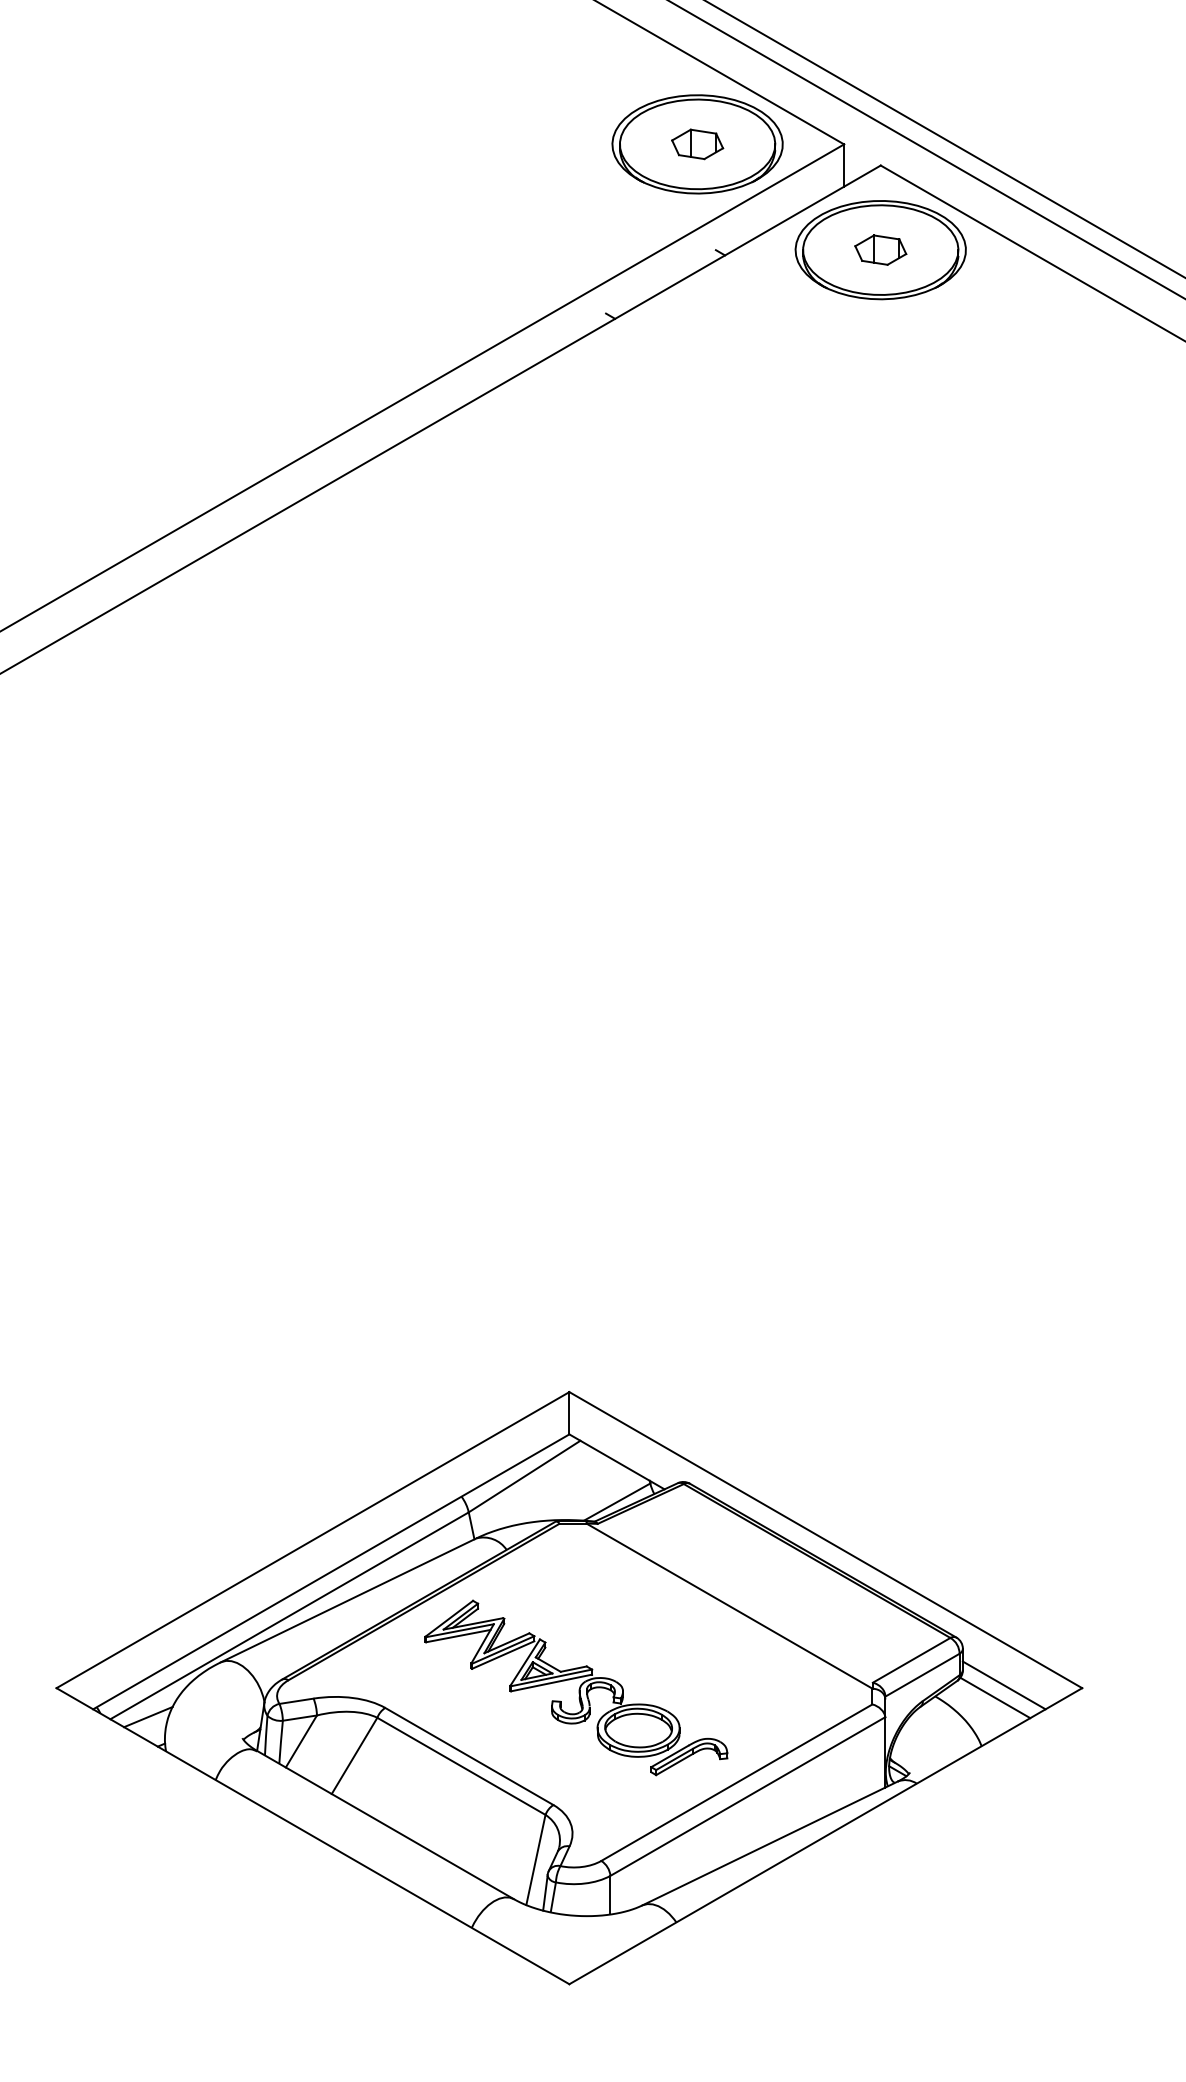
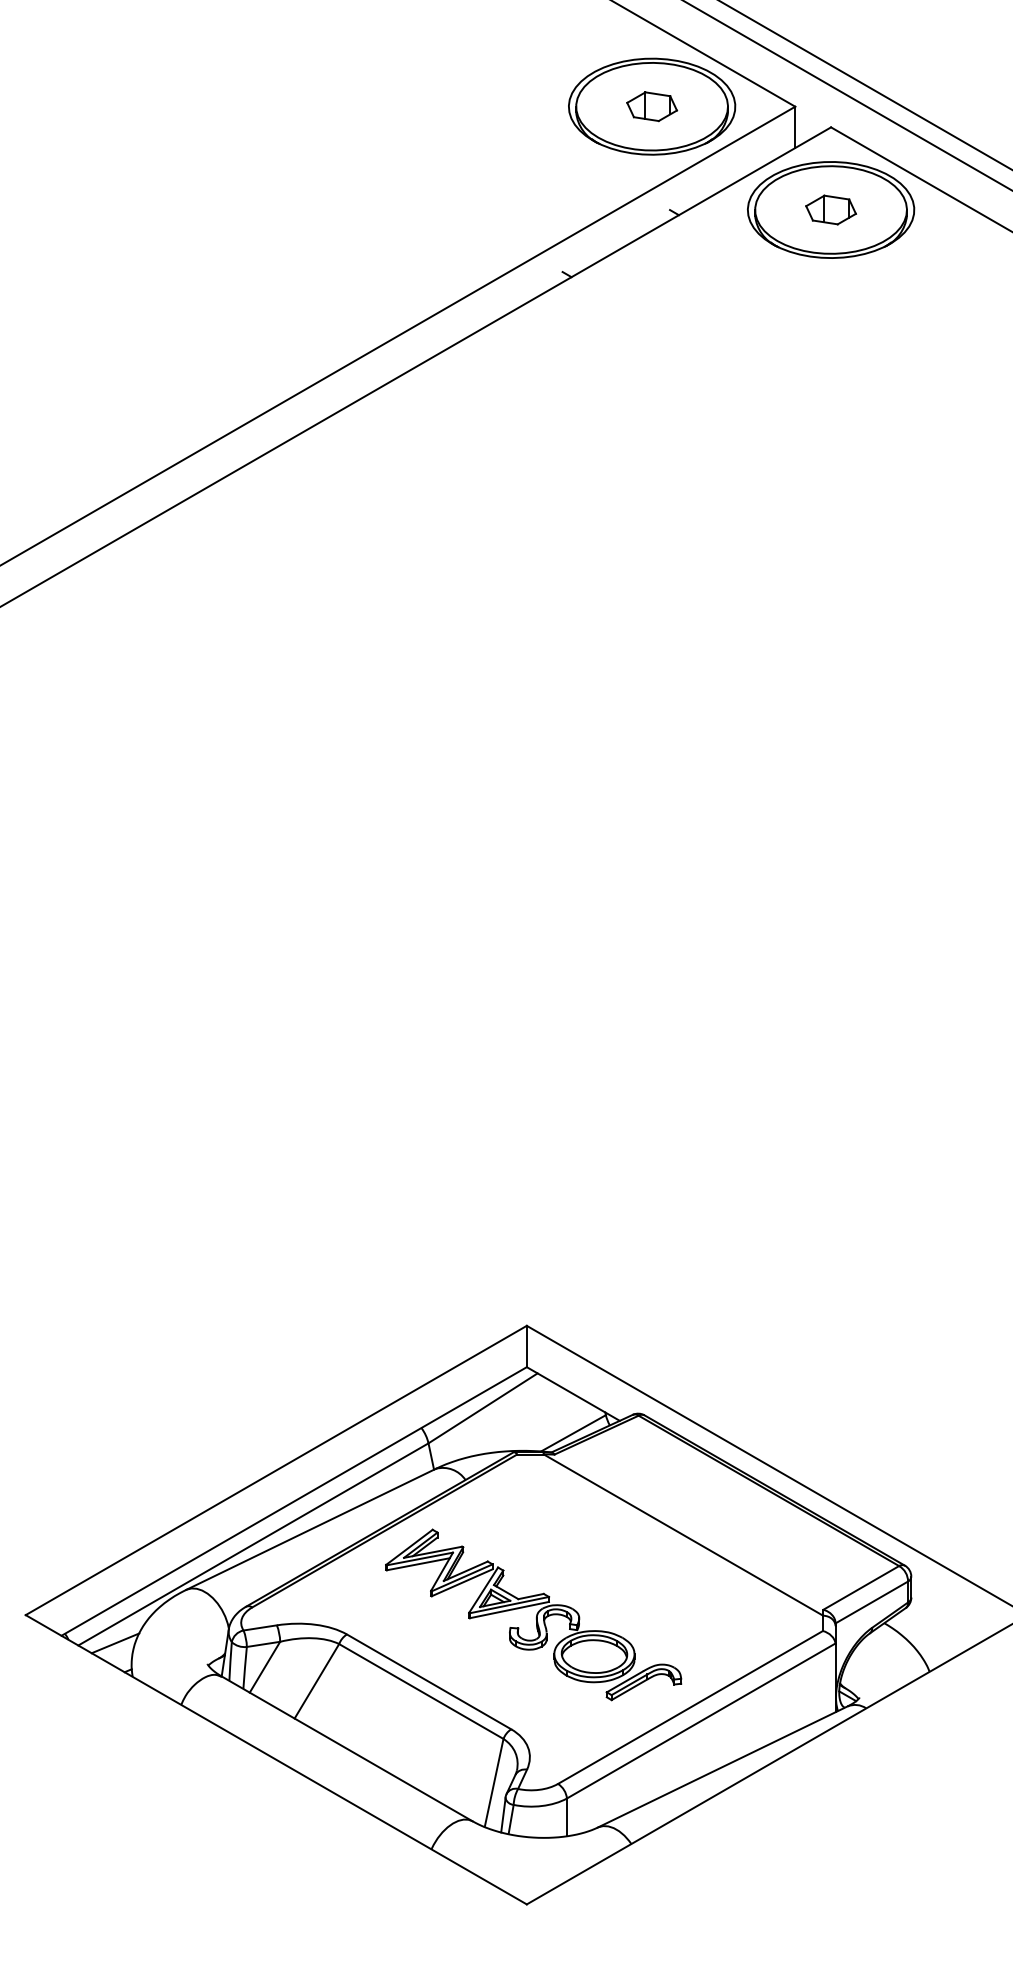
line: (1003, 1685) -> (950, 1612), removed
line: (995, 1697) -> (943, 1624), removed

